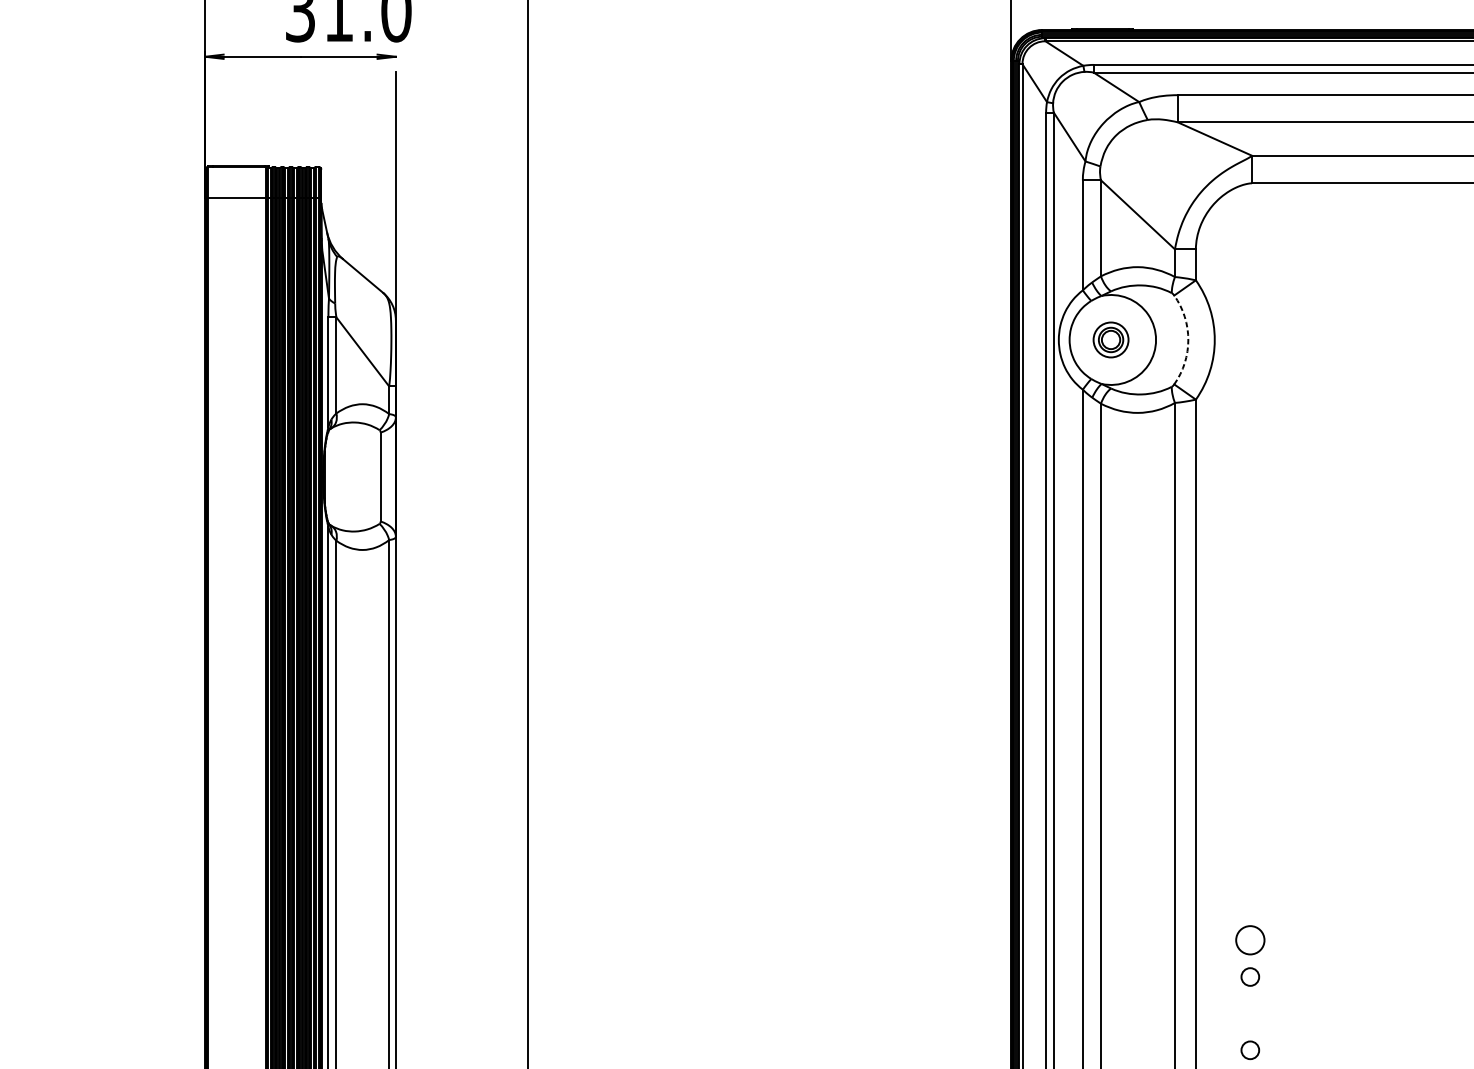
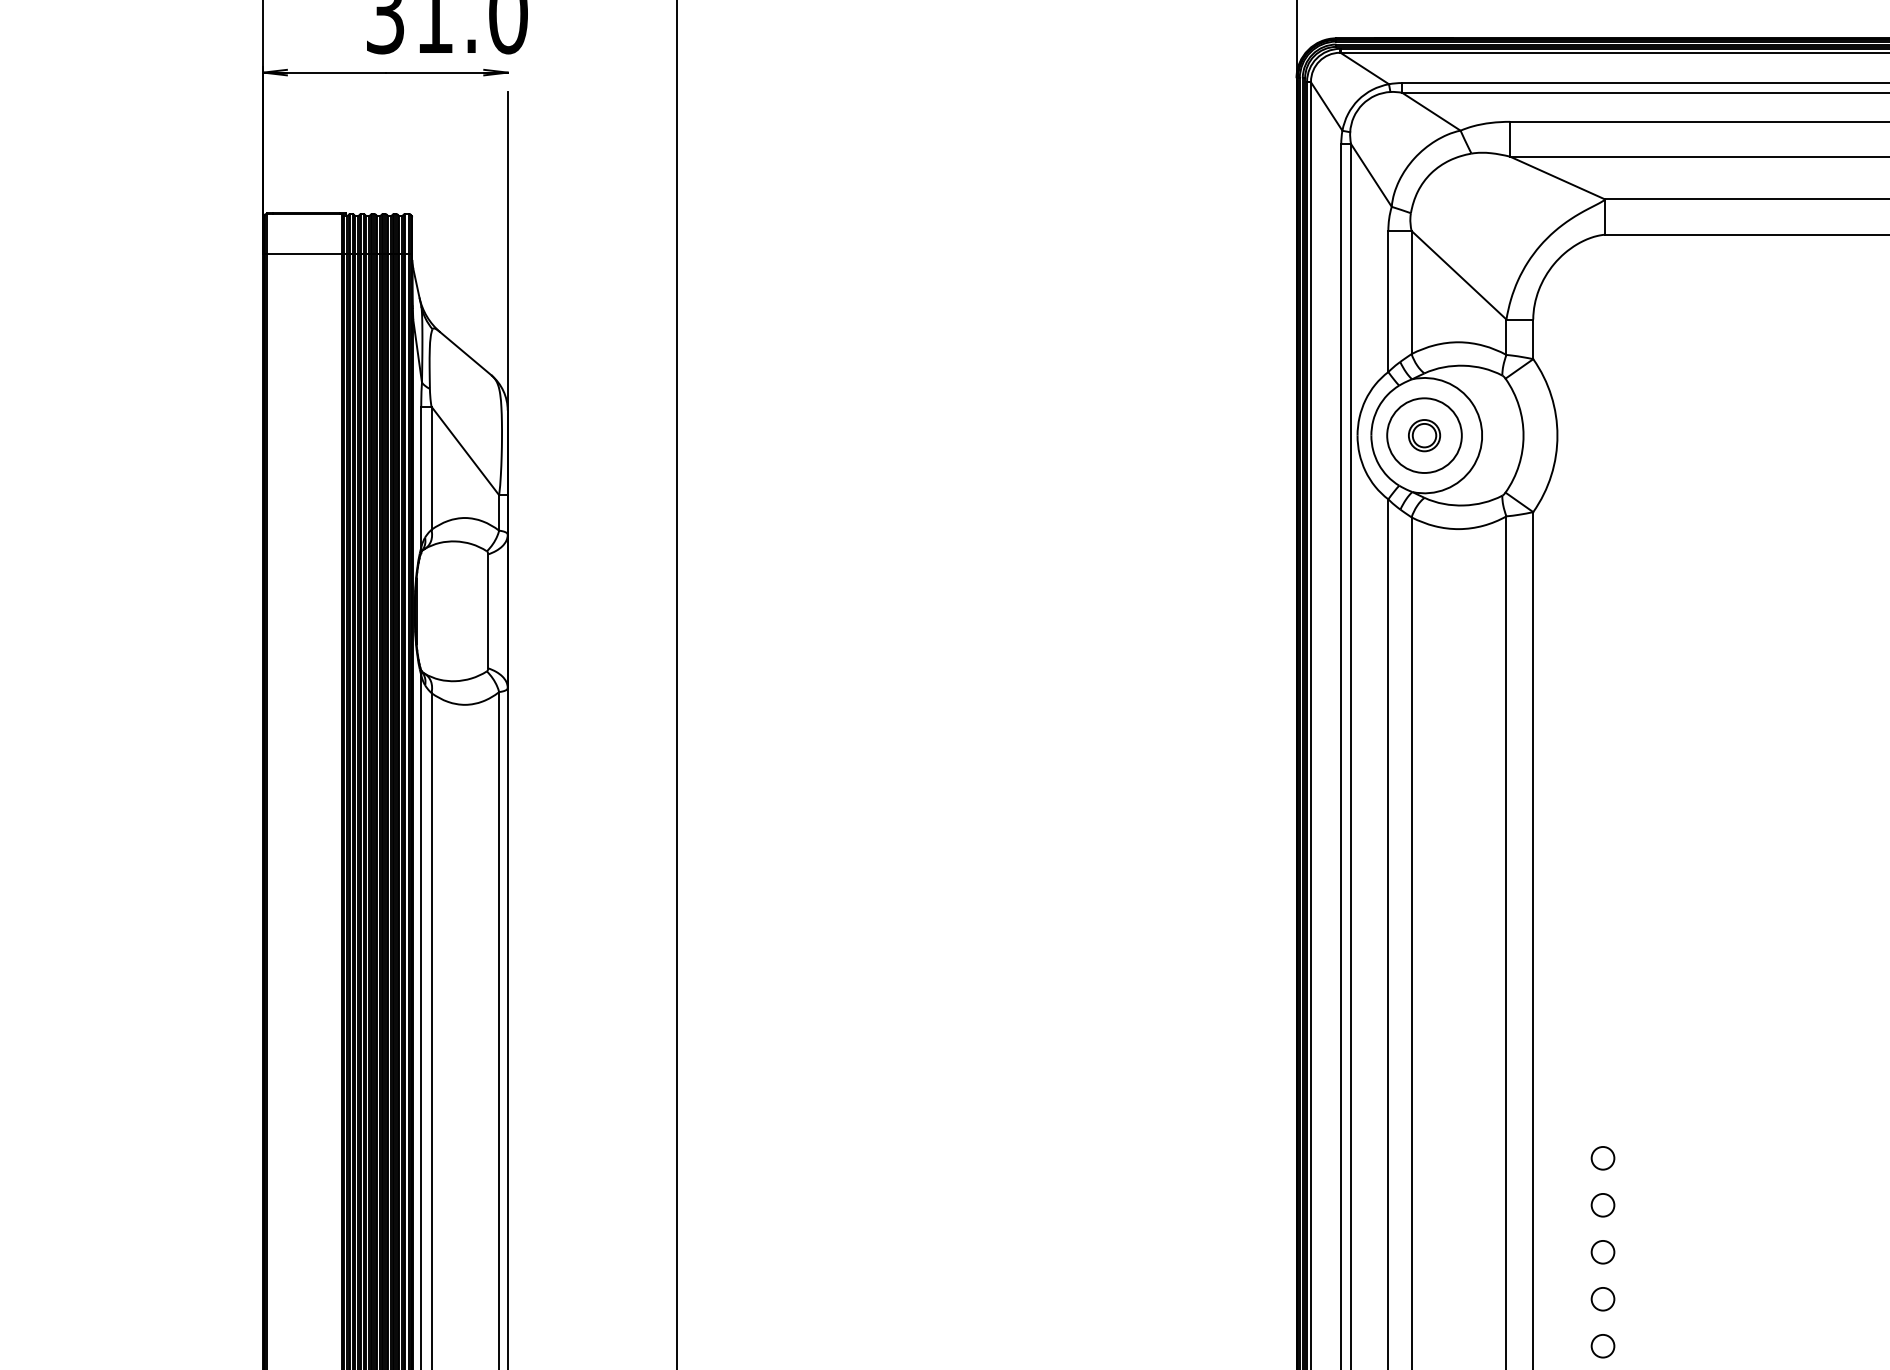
circle: (1111, 339) -> (1424, 435), size x1.67
arc: (1188, 339) -> (1523, 435), dashed -> solid
circle: (1249, 903) -> (1602, 1158), added
circle: (1249, 940) -> (1602, 1205), size x0.62
circle: (1249, 1013) -> (1602, 1299), added

